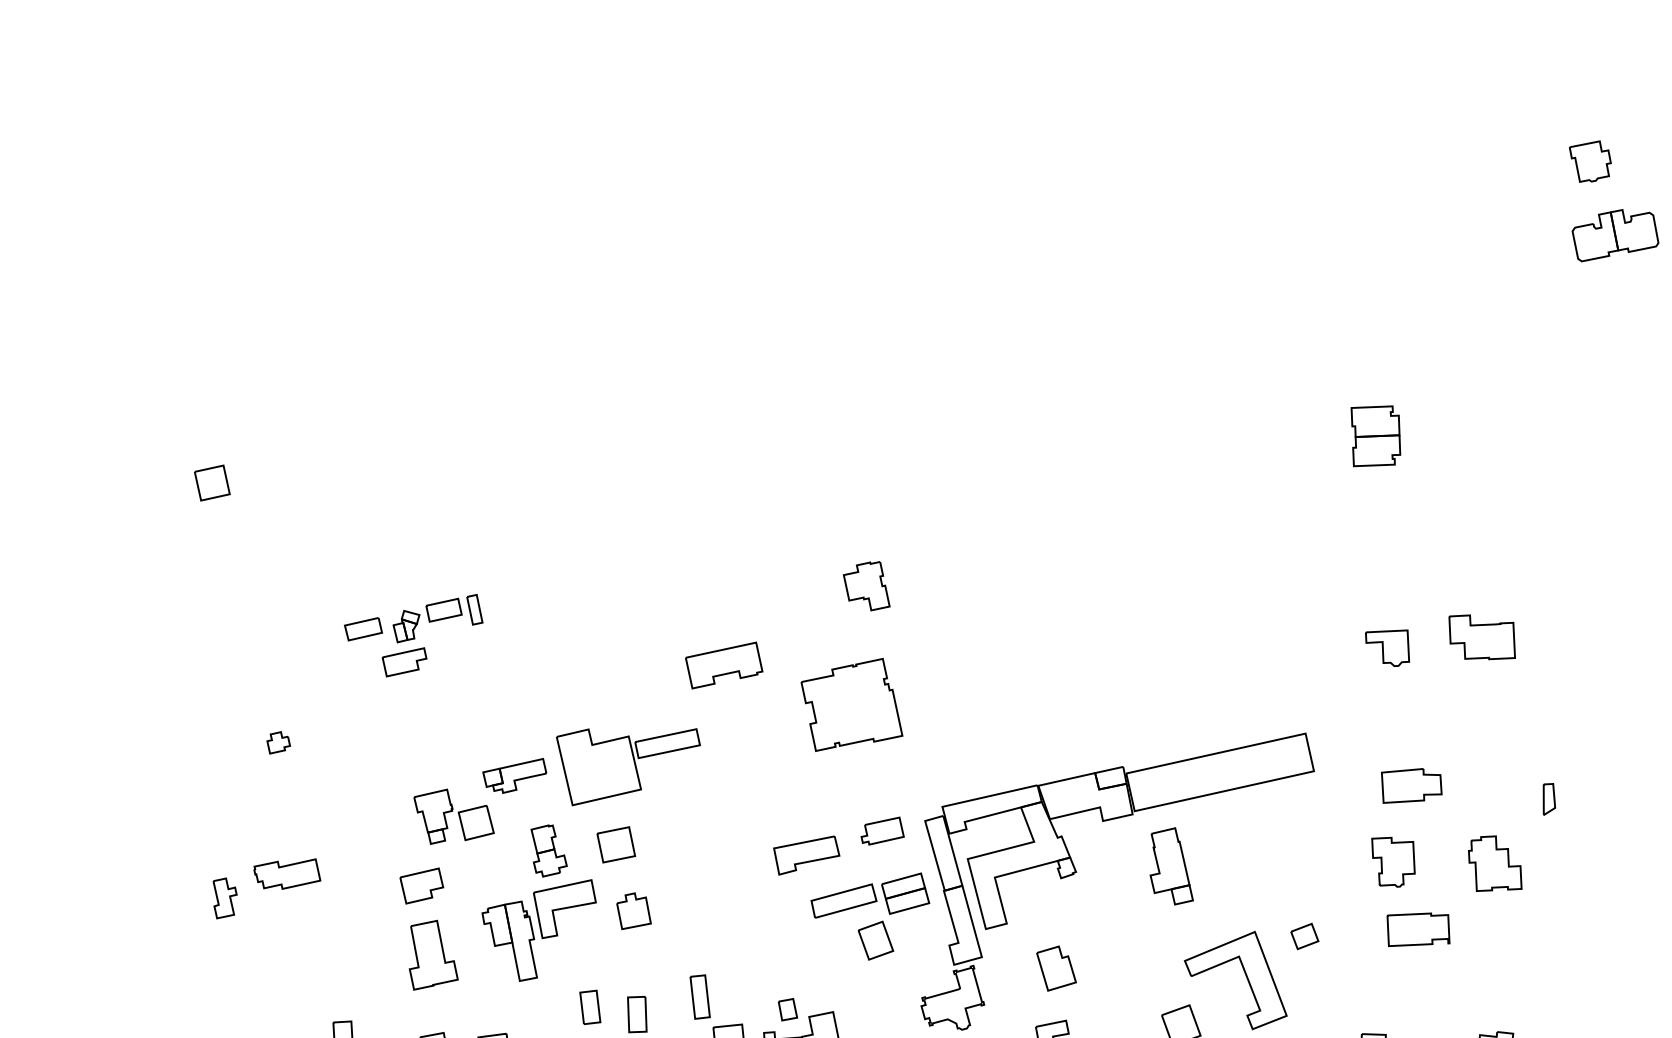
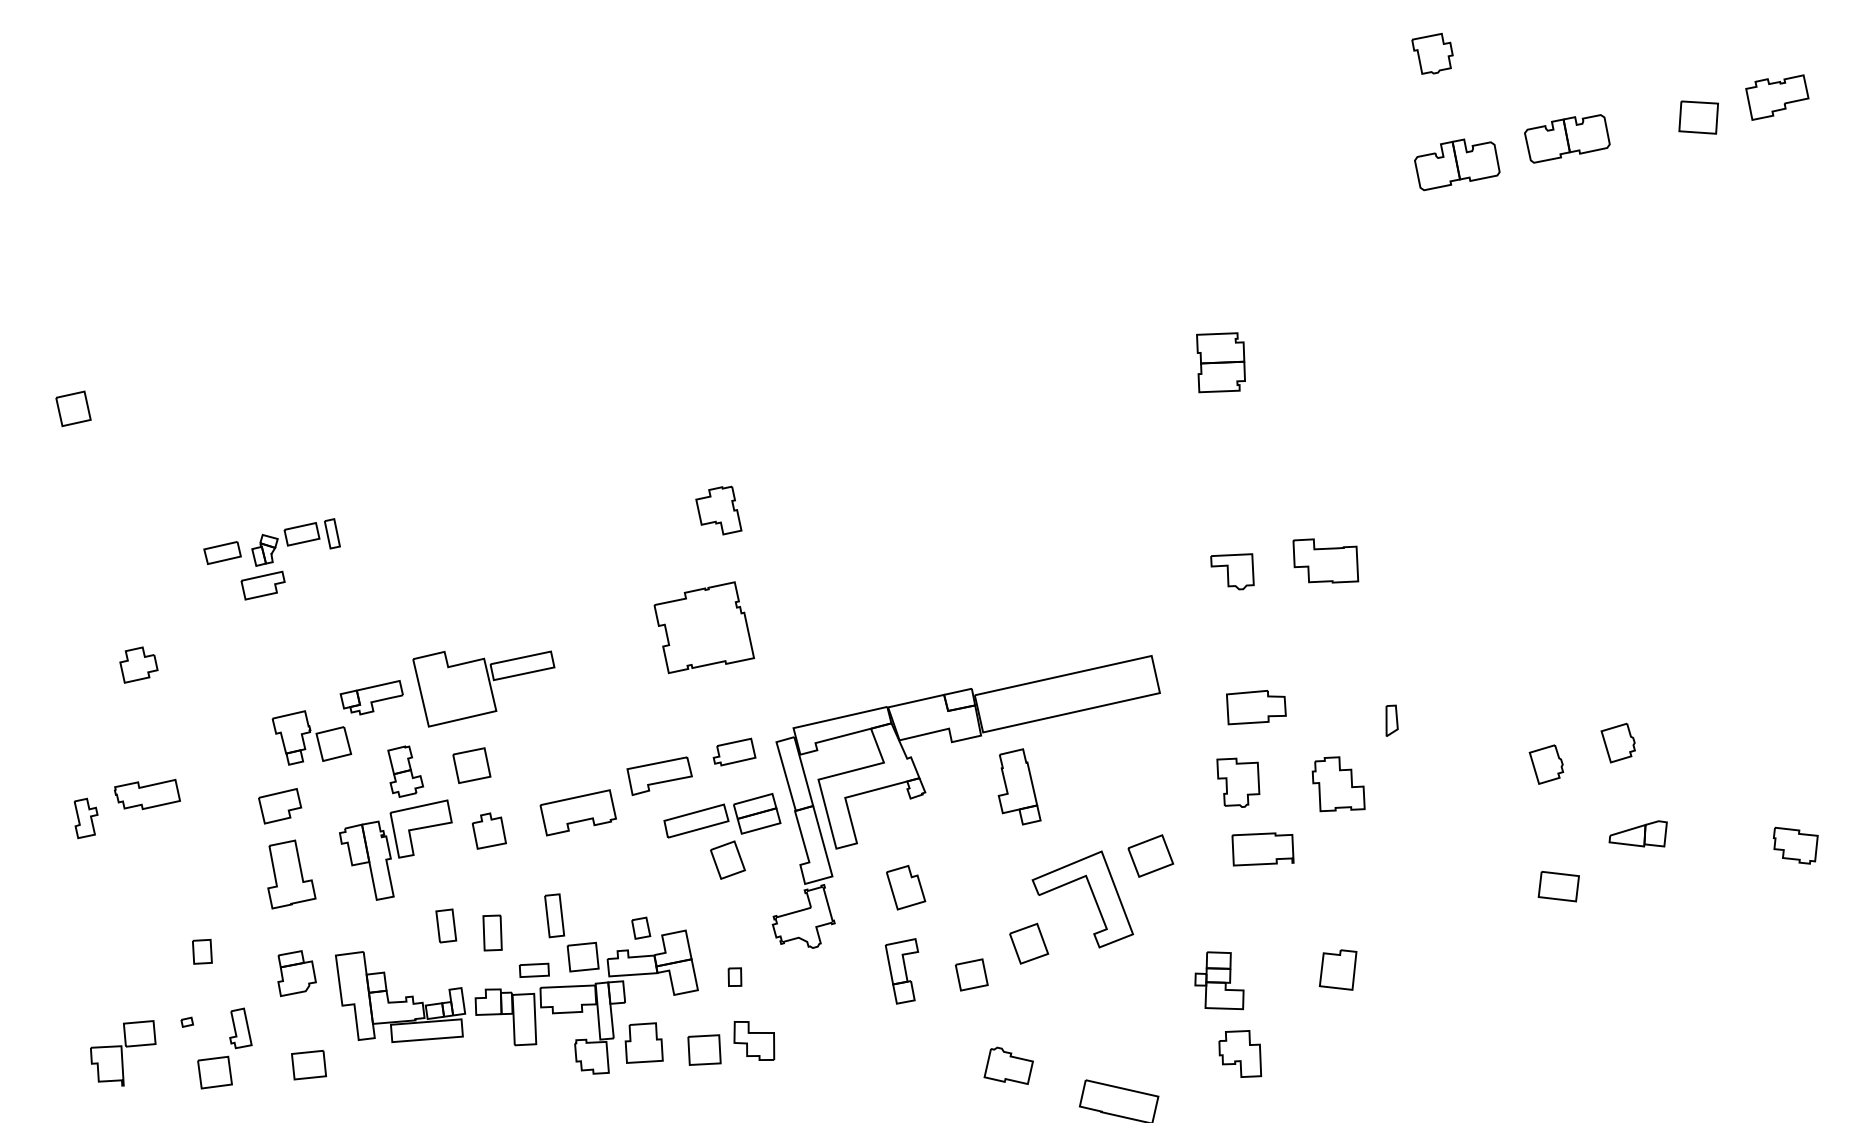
part: (1590, 161) -> (1432, 53), moved
part: (723, 665) -> (577, 812), moved
part: (278, 742) -> (138, 664), size x1.67
part: (1304, 935) -> (1150, 855), size x1.67

